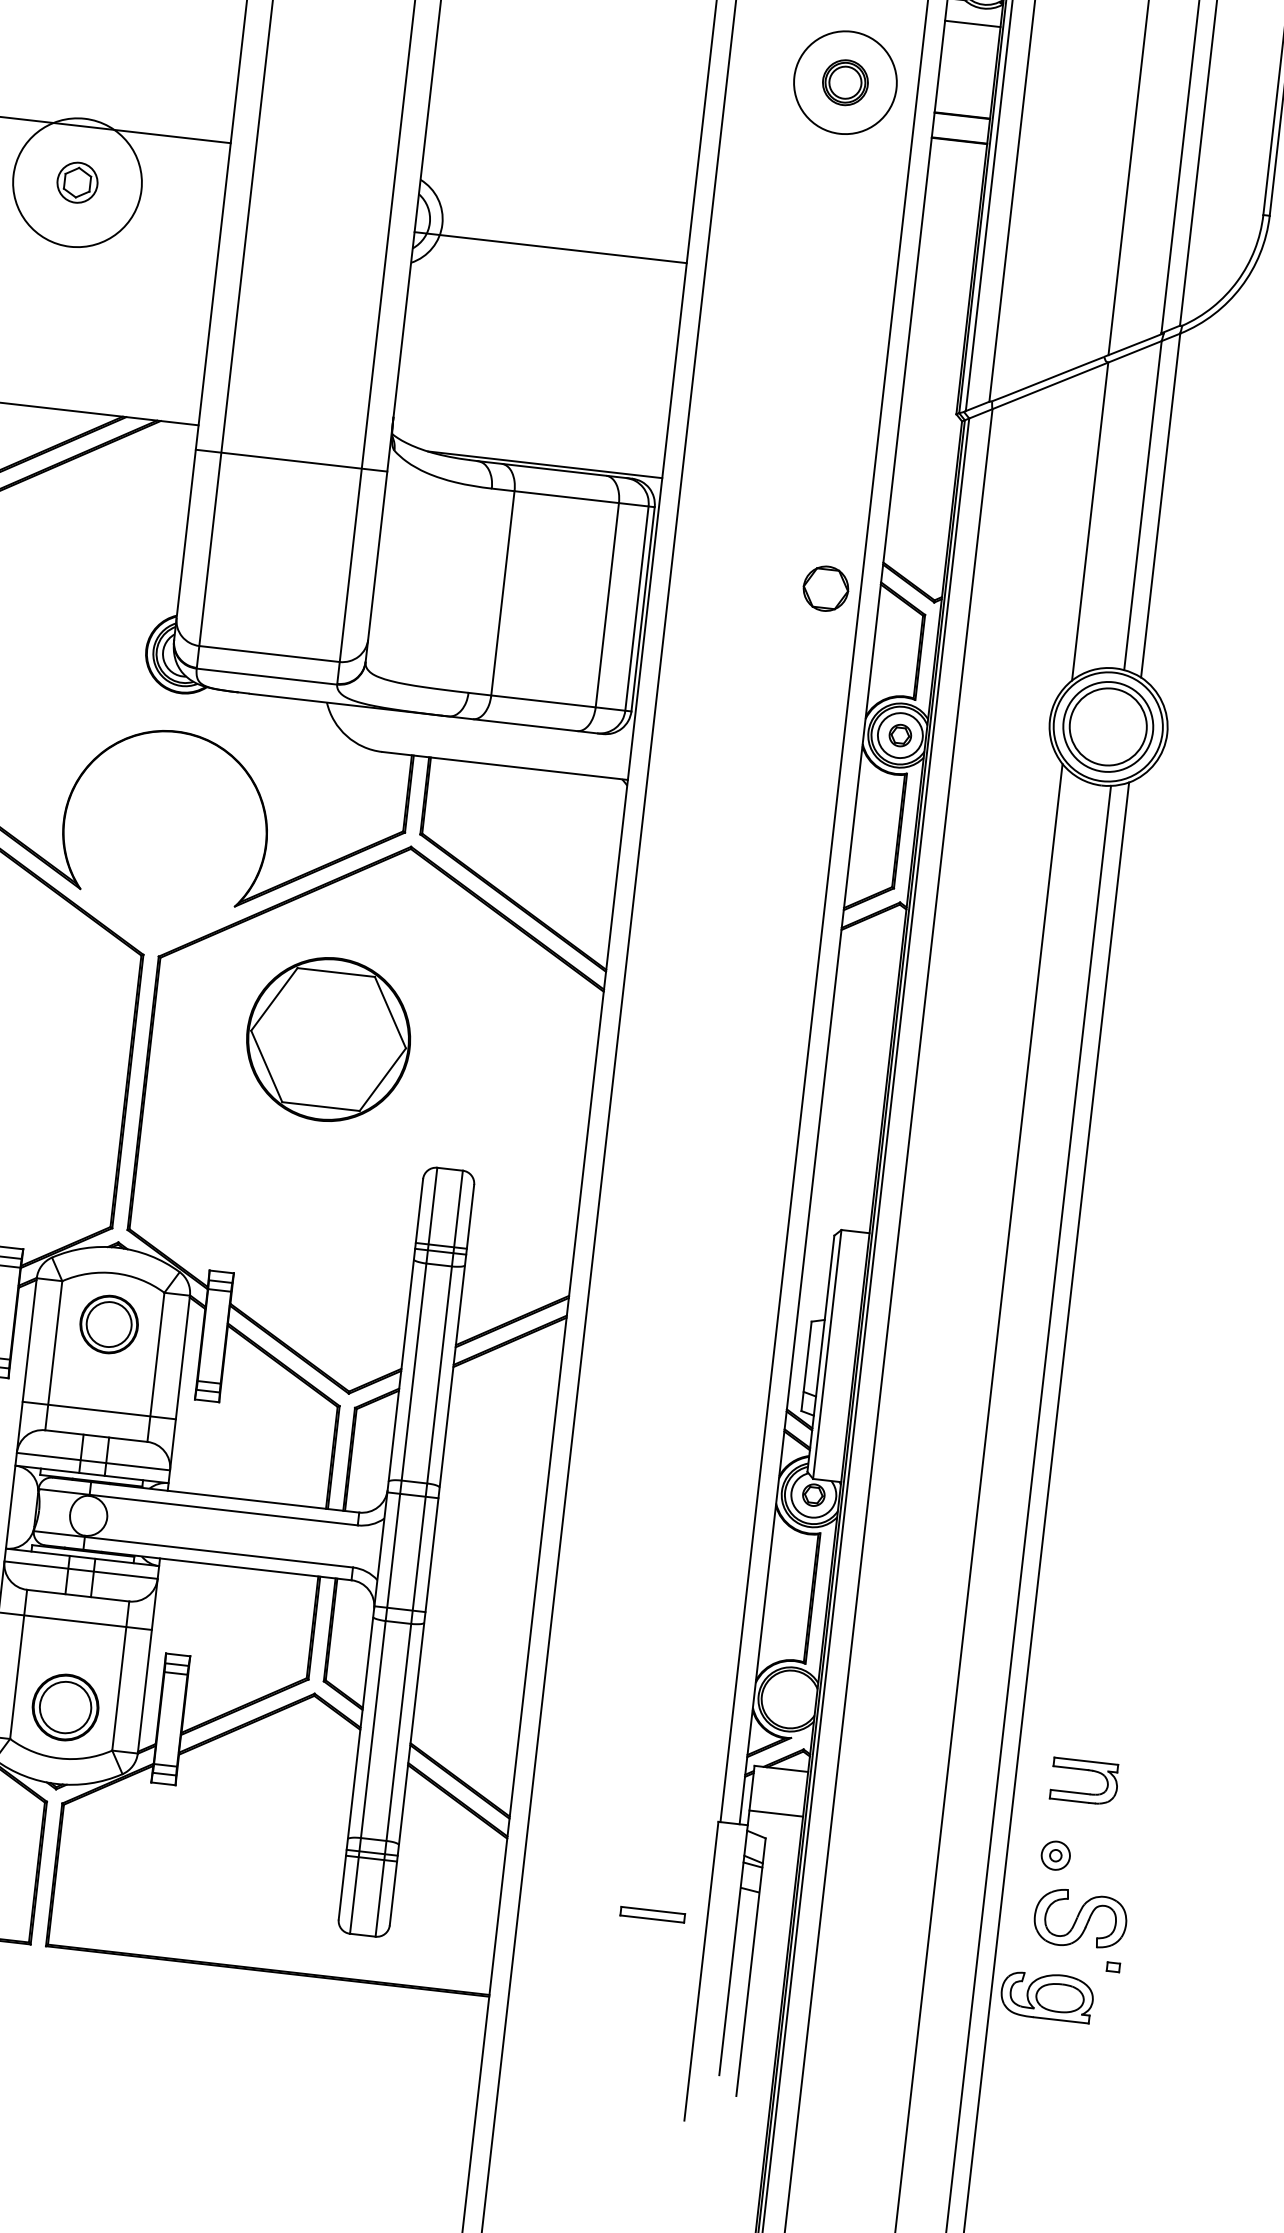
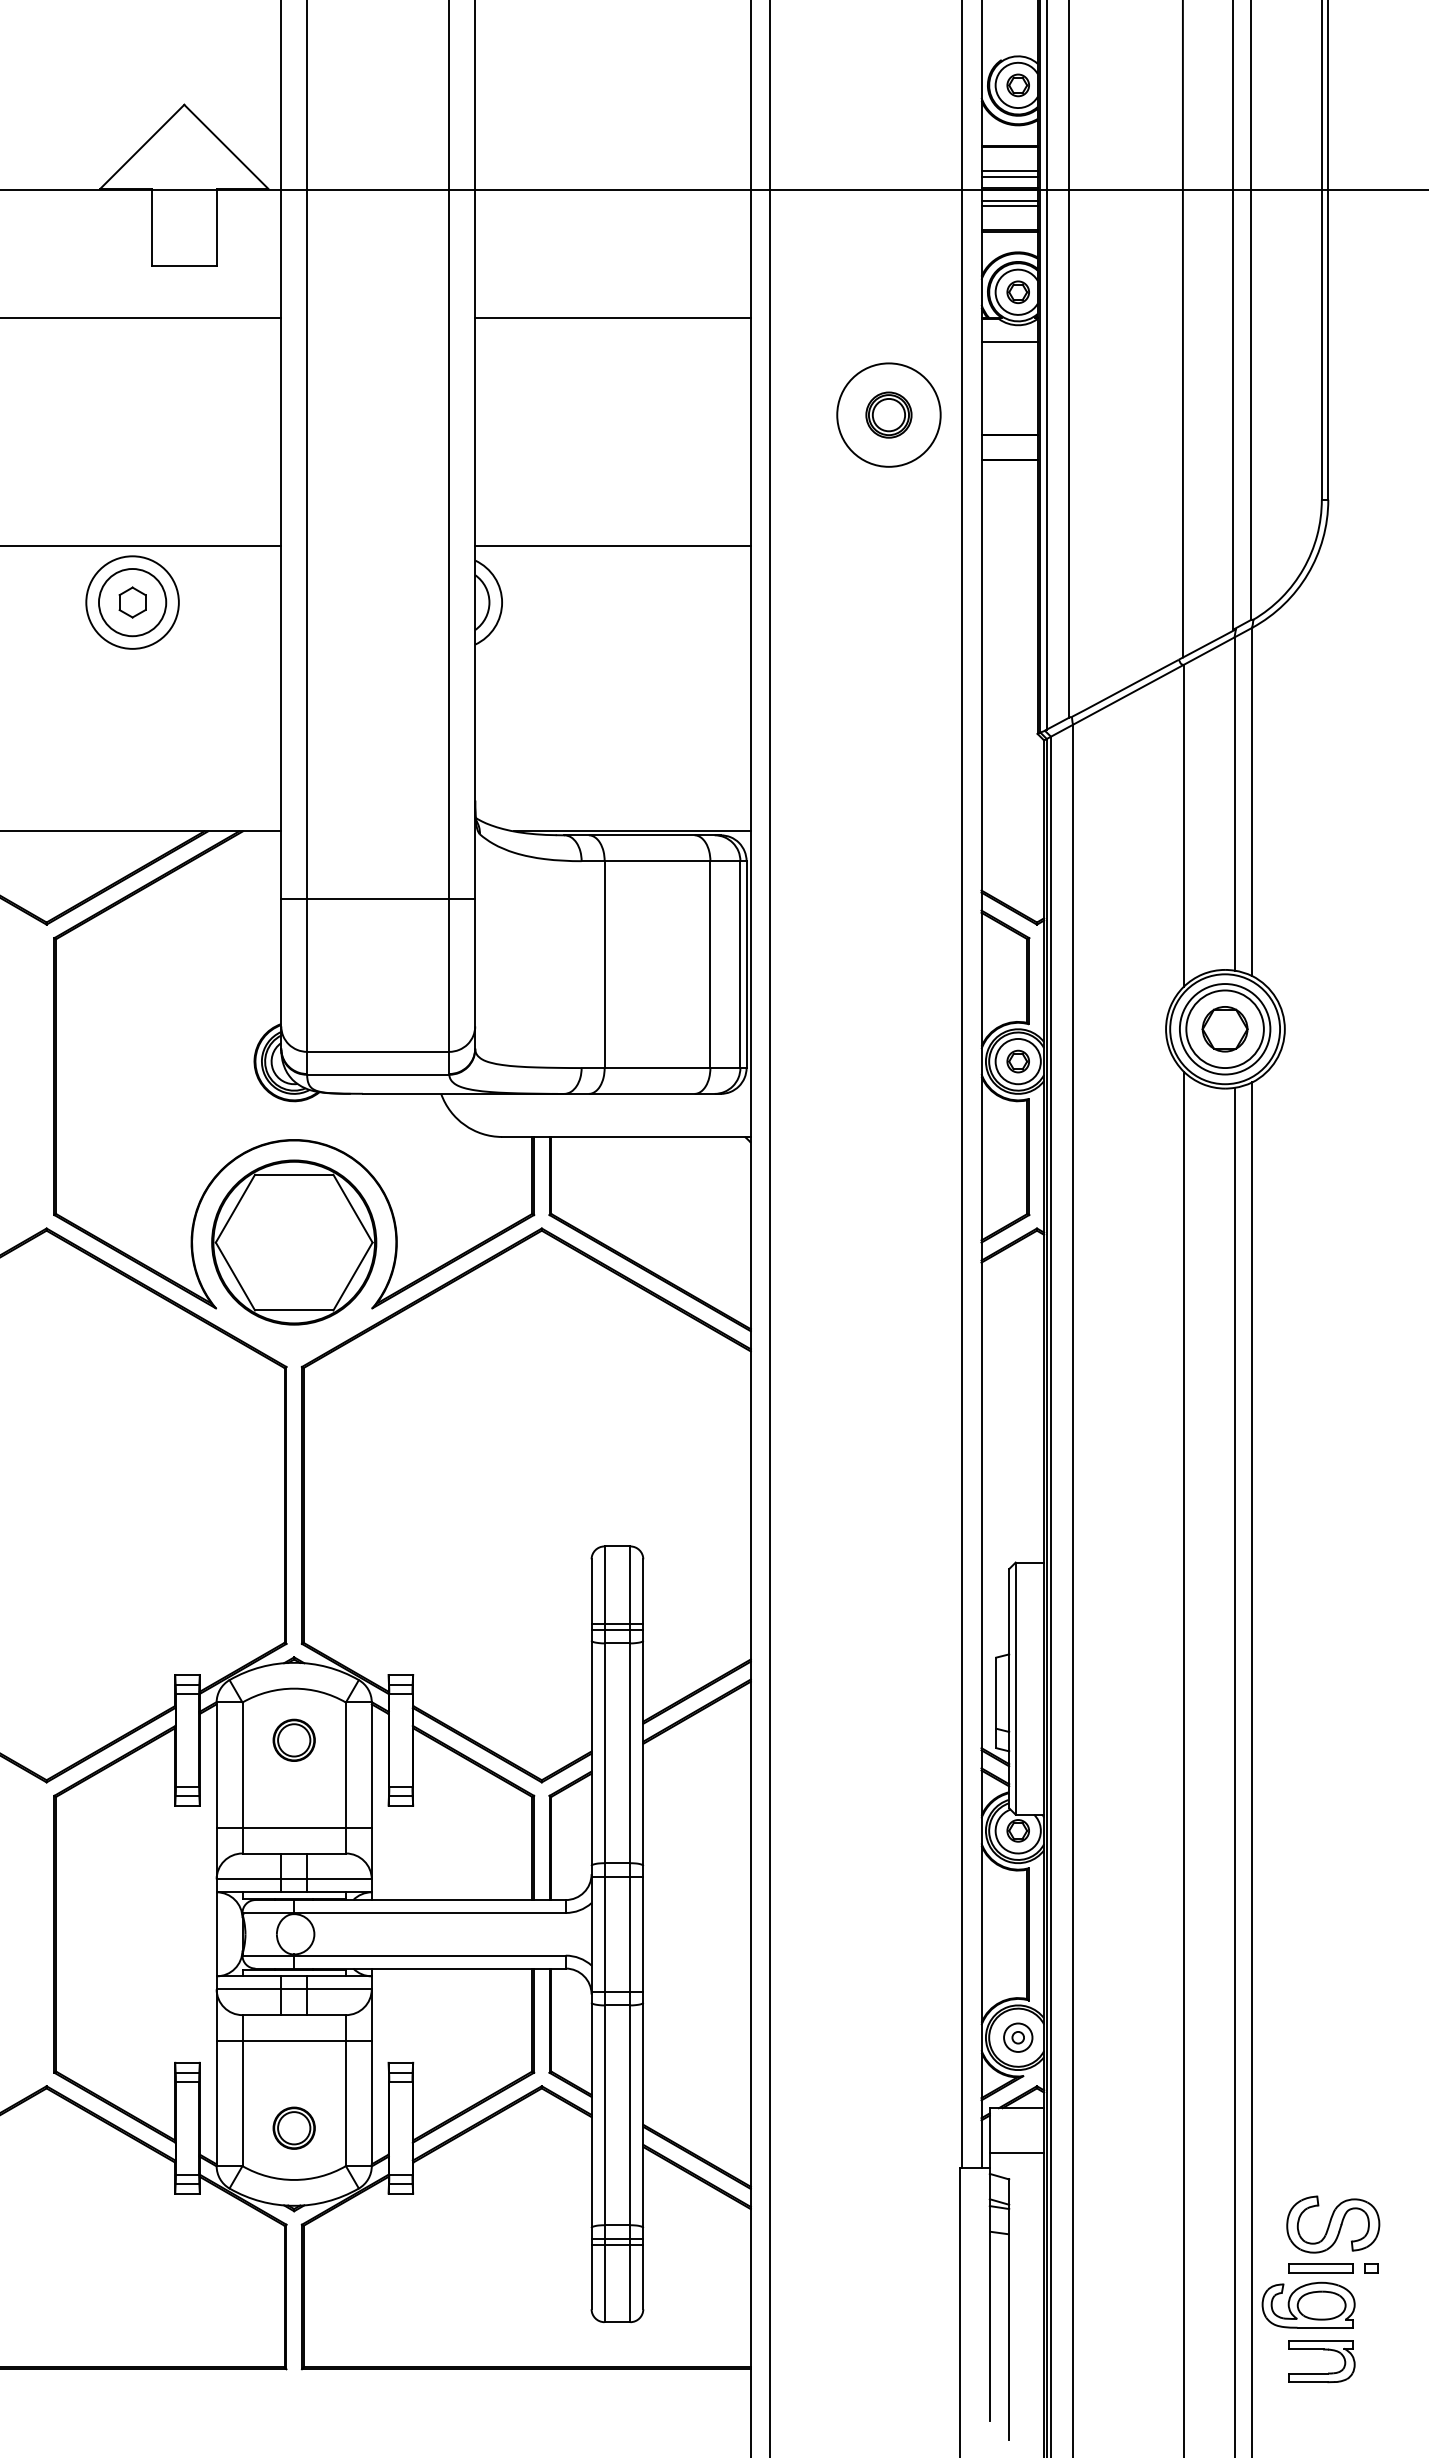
circle: (77, 182) -> (132, 602), size x0.71
circle: (77, 182) -> (132, 602), size x1.67
line: (550, 247) -> (612, 545), moved
line: (291, 461) -> (378, 899), moved
part: (825, 588) -> (1224, 1029), moved
part: (328, 1039) -> (294, 1242), moved
part: (108, 1323) -> (293, 1739), size x0.71
part: (64, 1706) -> (293, 2127), size x0.62
part: (1087, 1771) -> (1323, 2350), moved
part: (1056, 1855) -> (1018, 2037), moved
part: (652, 1914) -> (1320, 2268), moved

